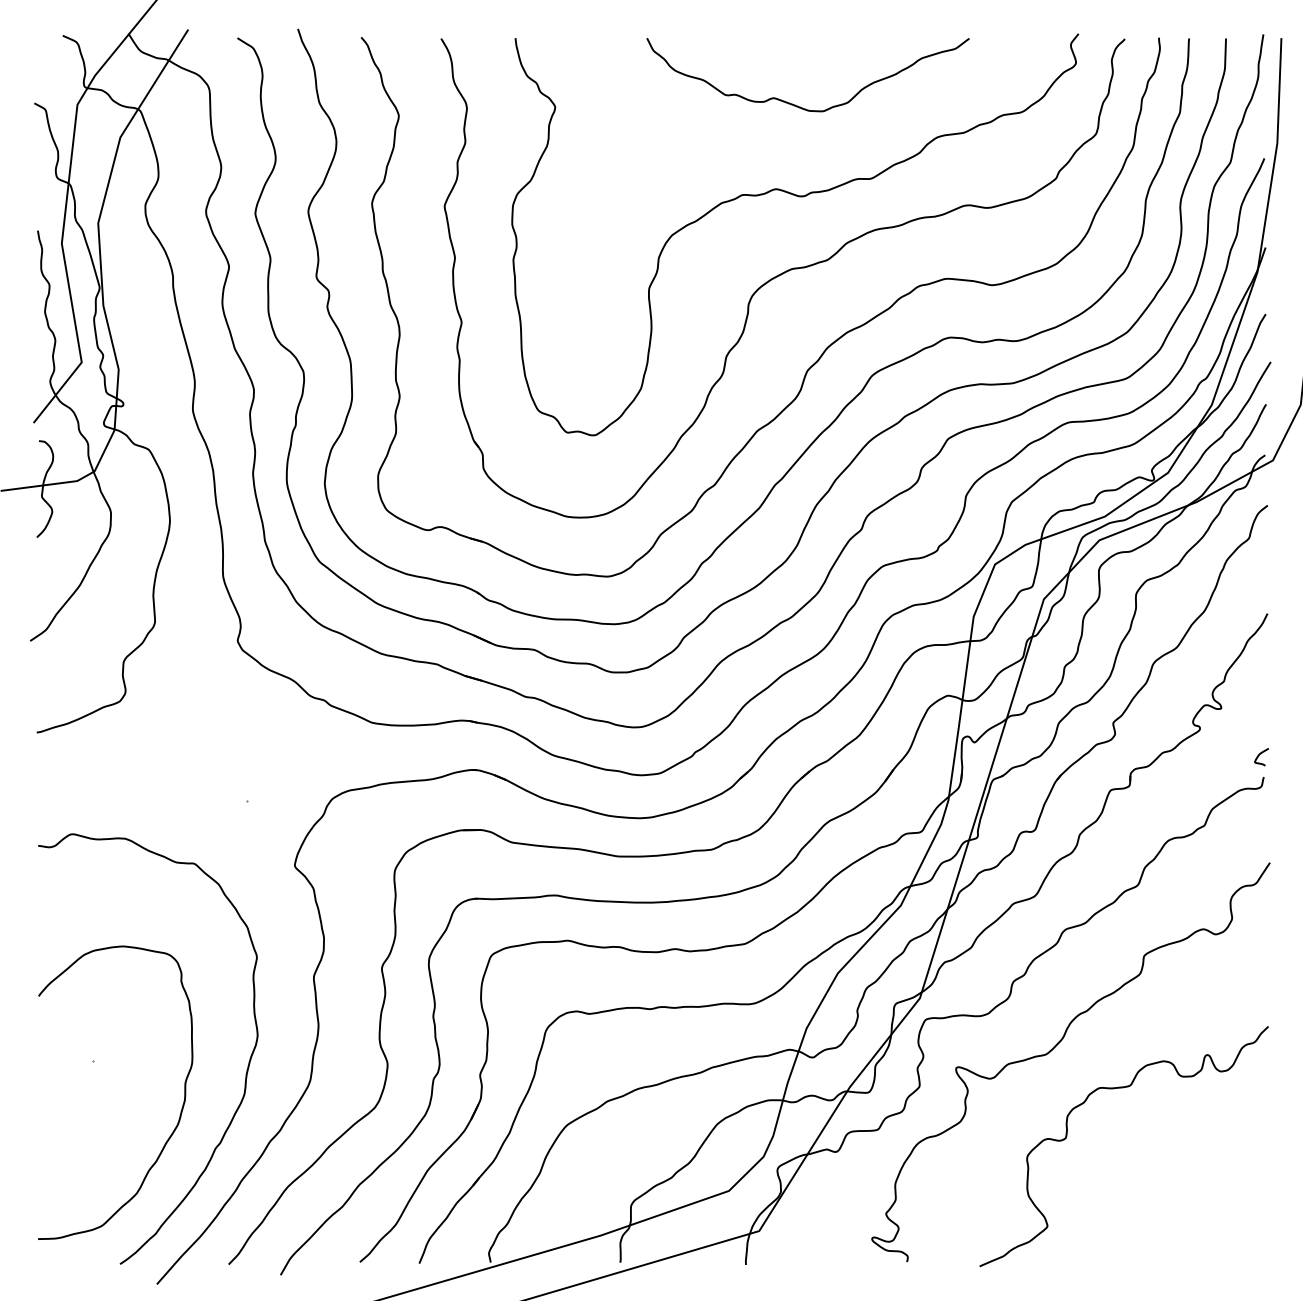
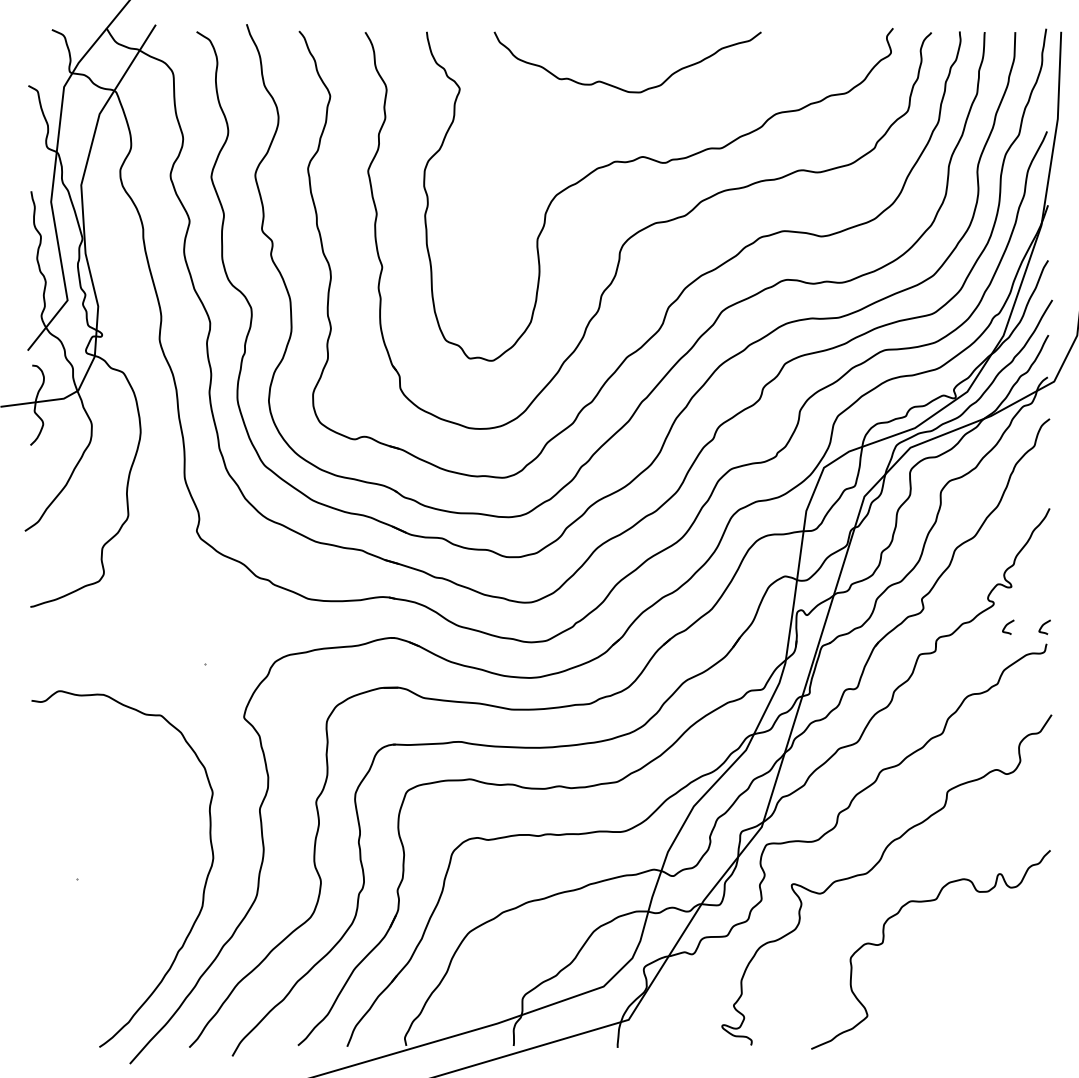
curve: (795, 104) -> (617, 86), moved
curve: (1215, 756) -> (1006, 626), added
curve: (180, 1111) -> (149, 920), removed

